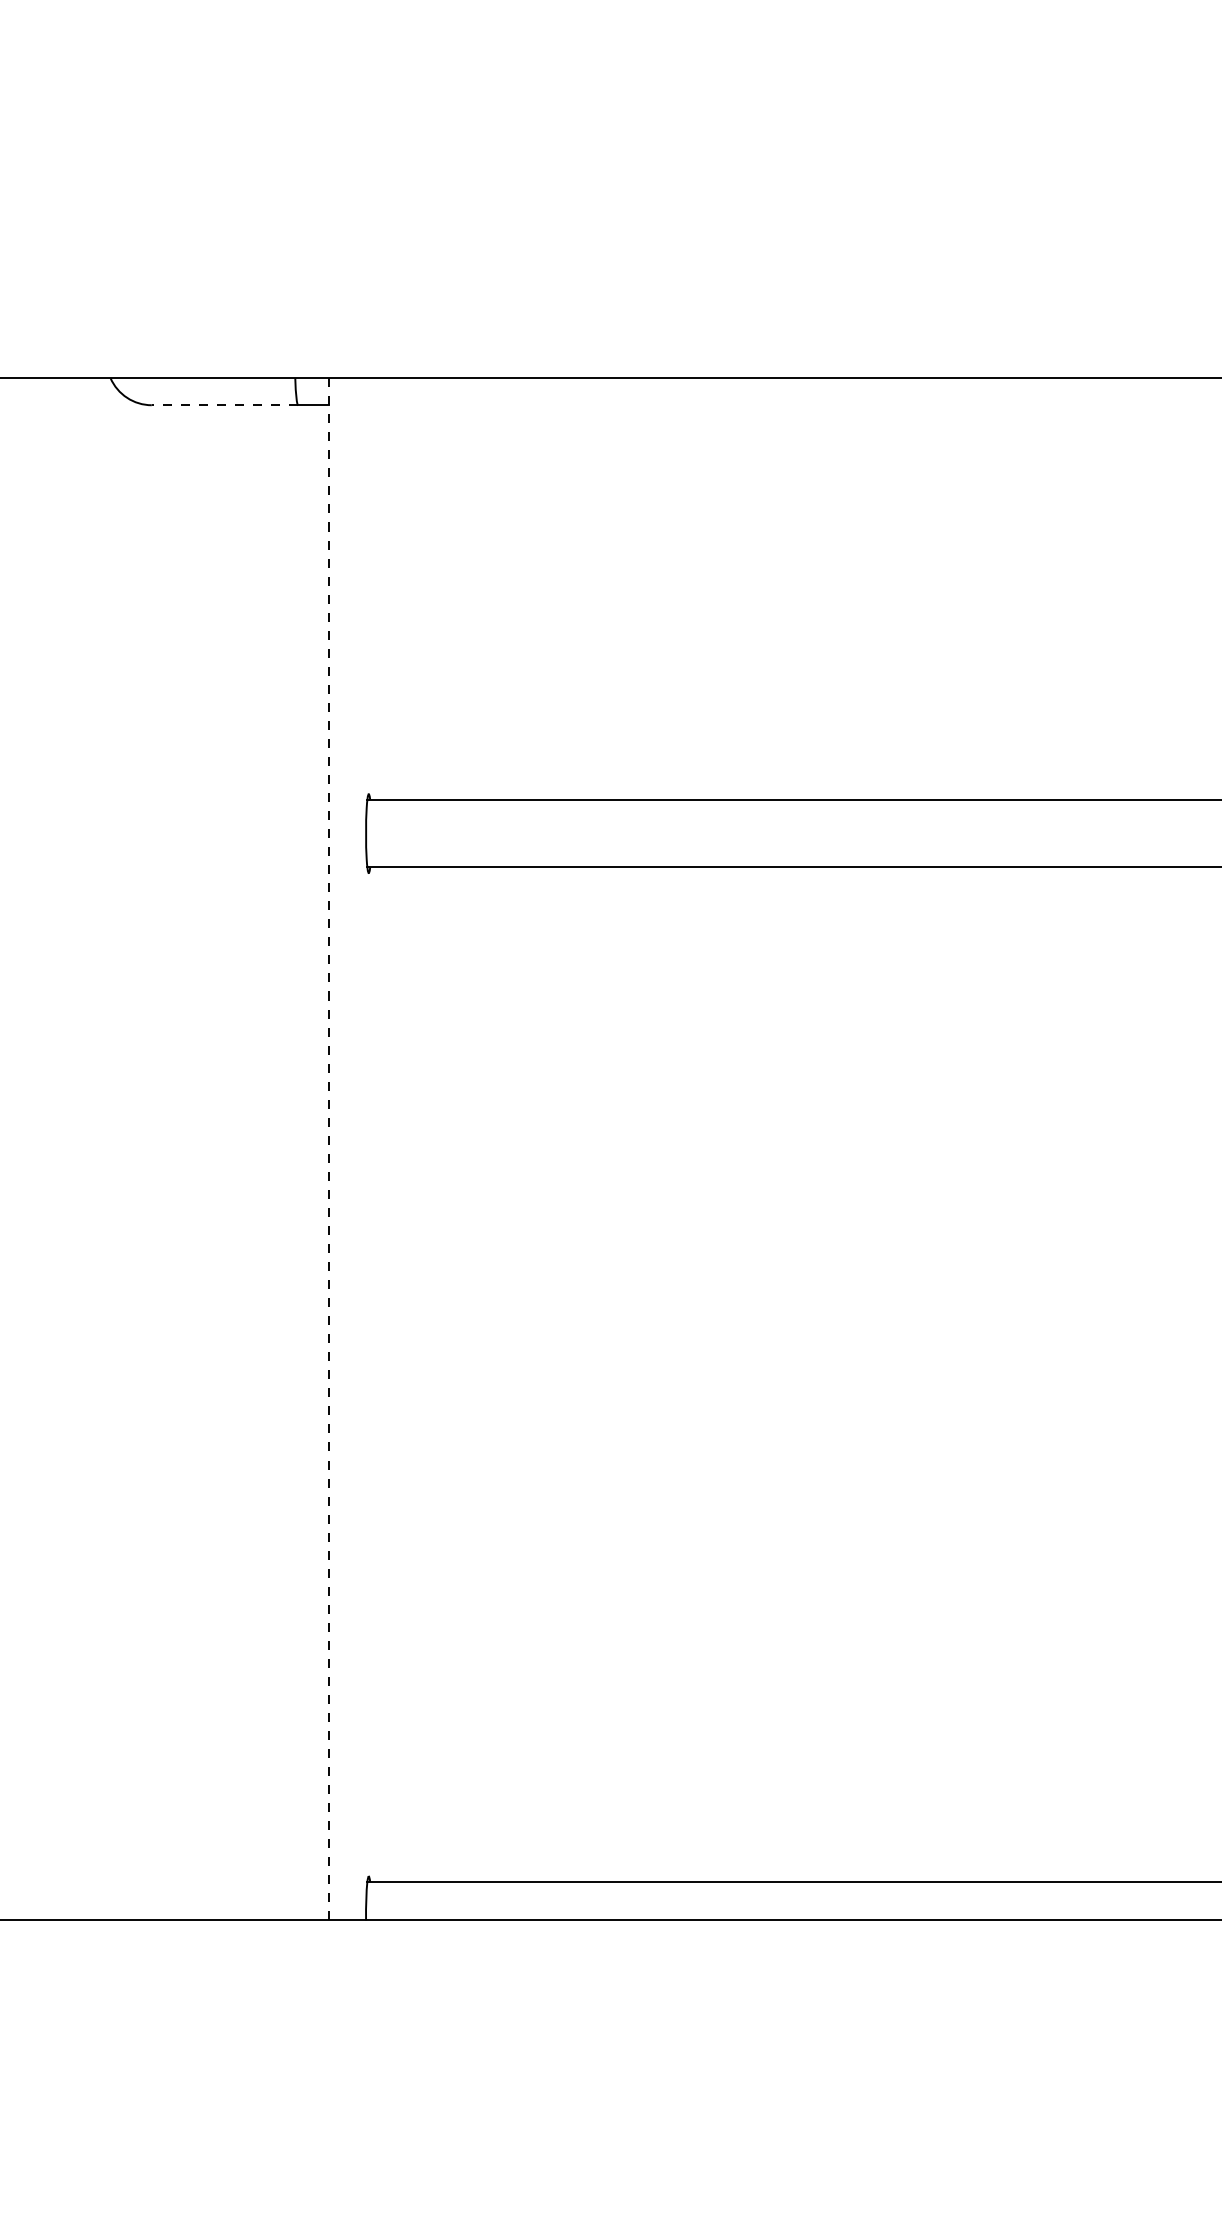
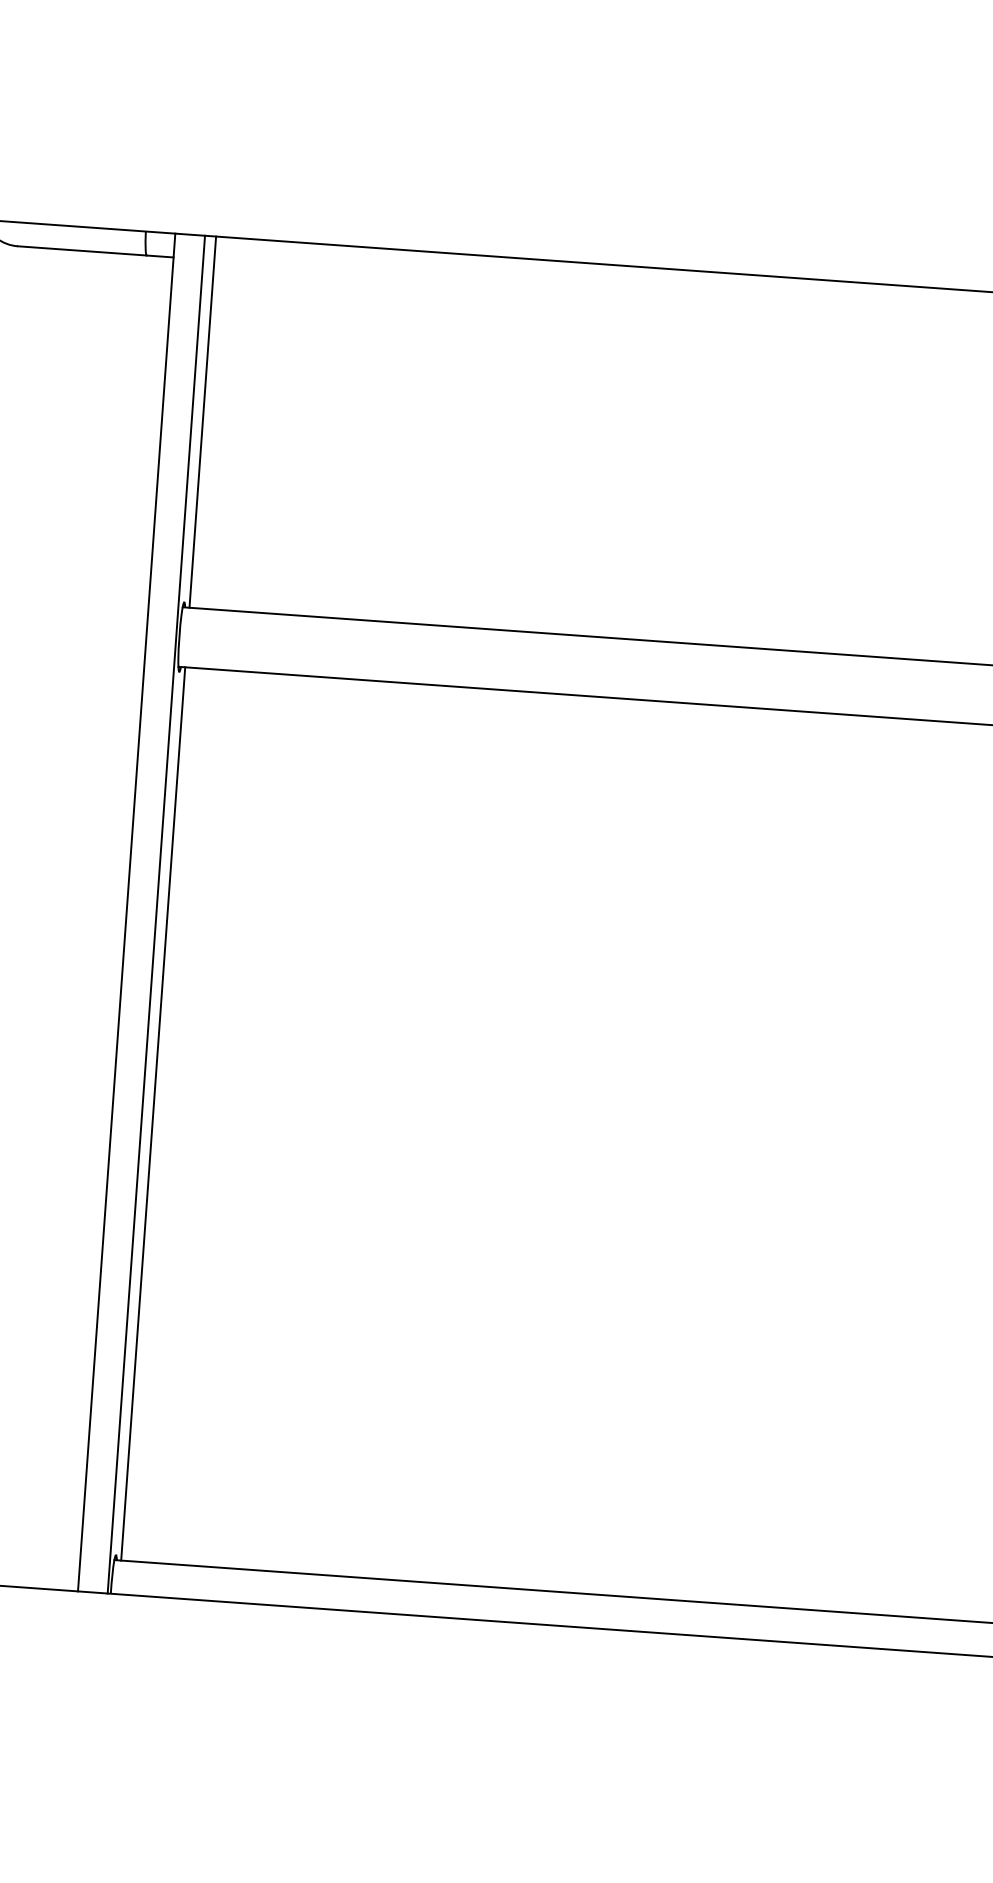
line: (224, 405) -> (81, 251), dashed -> solid
line: (375, 588) -> (203, 421), added
line: (328, 1149) -> (126, 912), dashed -> solid
line: (362, 1149) -> (156, 914), added
line: (375, 1374) -> (153, 1113), added

